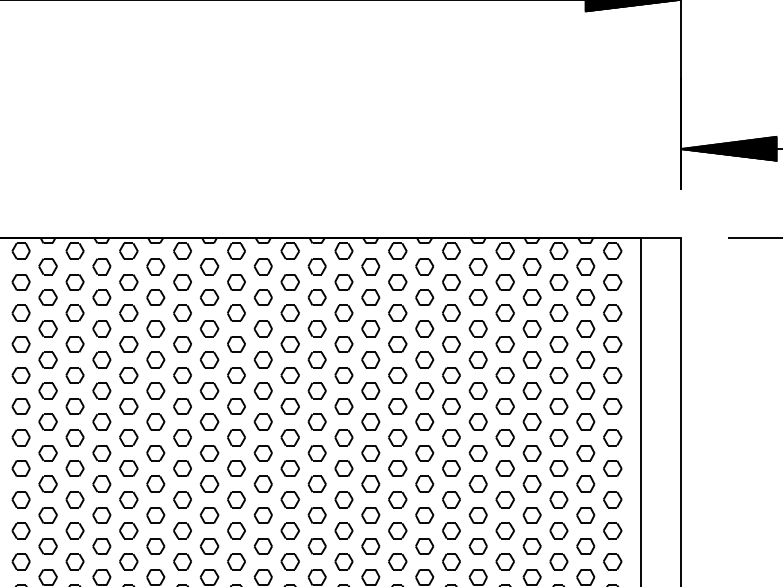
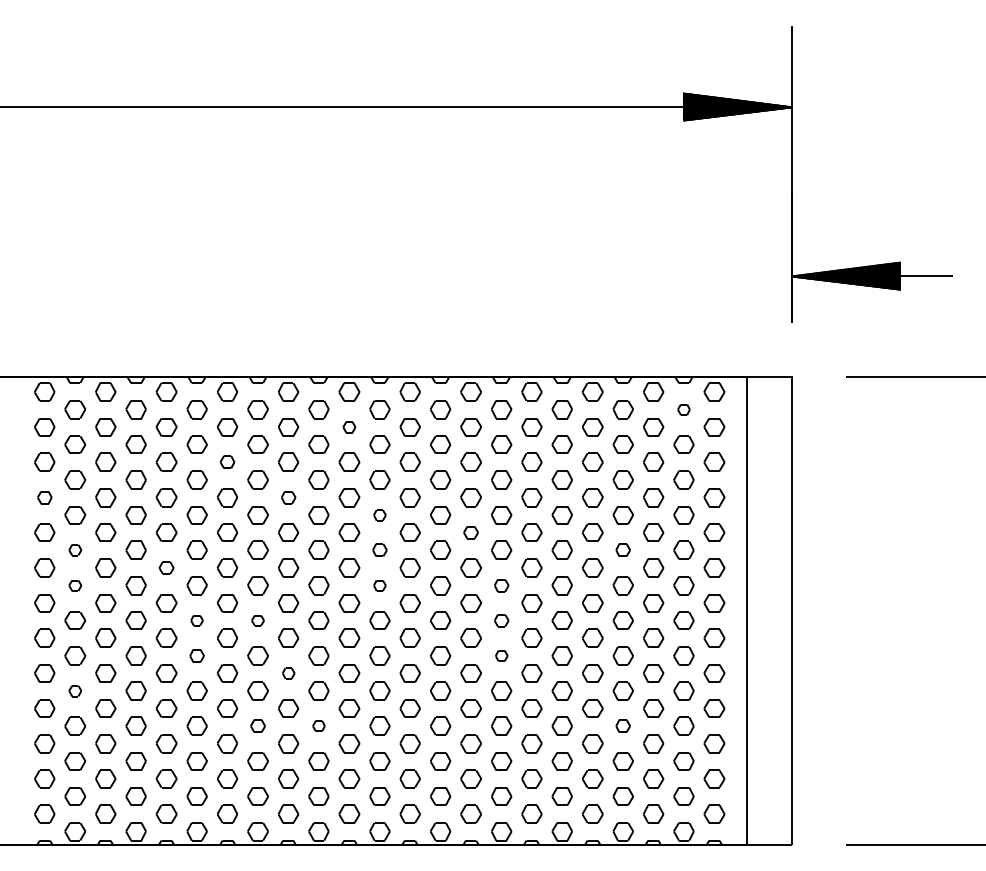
part: (585, 266) -> (683, 409), size x0.6
part: (290, 282) -> (349, 427), size x0.6
part: (182, 312) -> (227, 461), size x0.7
part: (20, 344) -> (44, 497), size x0.7
part: (236, 344) -> (288, 497), size x0.7
part: (316, 360) -> (379, 515), size x0.6
part: (397, 375) -> (470, 532), size x0.7
part: (48, 390) -> (75, 549), size x0.6
part: (316, 390) -> (379, 549), size x0.7
part: (531, 390) -> (622, 549), size x0.7
part: (128, 406) -> (166, 567), size x0.7
part: (48, 422) -> (75, 585), size x0.6
part: (316, 422) -> (379, 585), size x0.6
part: (424, 422) -> (501, 585), size x0.7
part: (155, 452) -> (196, 620), size x0.6
part: (209, 452) -> (257, 620), size x0.6
part: (424, 452) -> (501, 620), size x0.7
part: (155, 483) -> (196, 655), size x0.7
part: (424, 483) -> (501, 655), size x0.6
part: (236, 499) -> (288, 673), size x0.6
part: (48, 514) -> (75, 690), size x0.6
part: (209, 545) -> (257, 725), size x0.7
part: (262, 545) -> (318, 725), size x0.6
part: (531, 545) -> (622, 725), size x0.7

